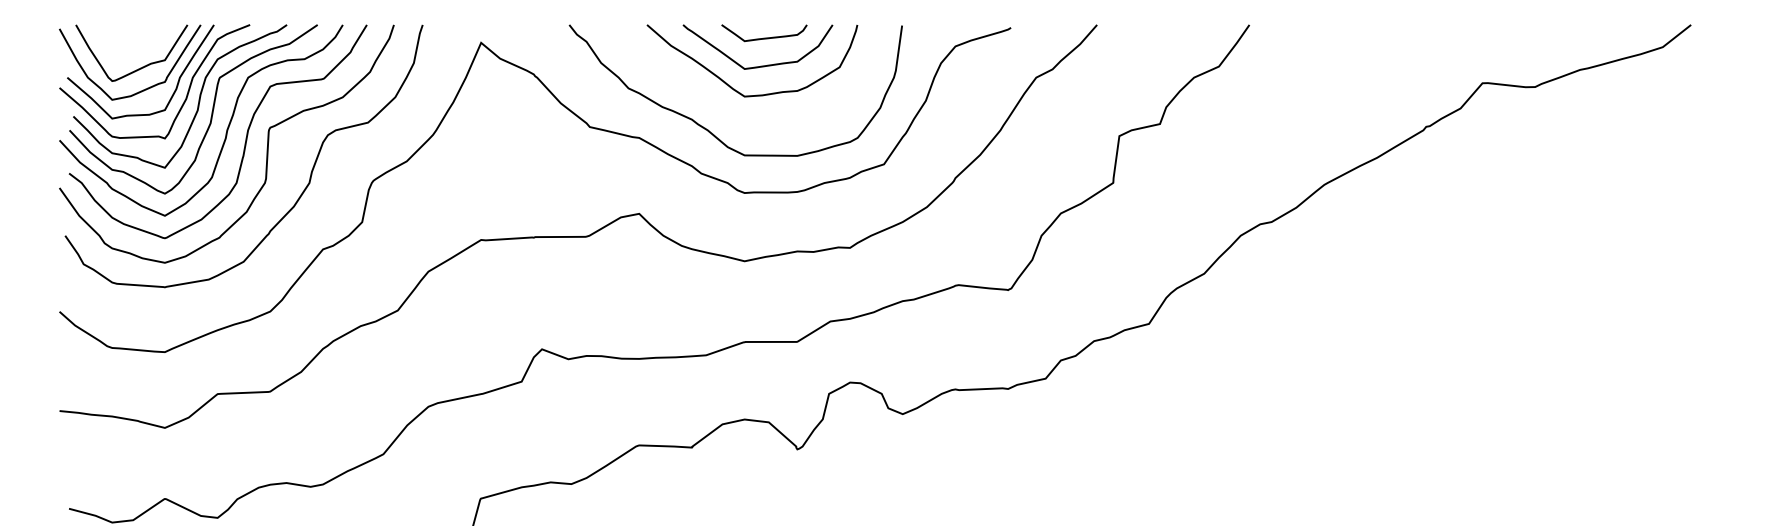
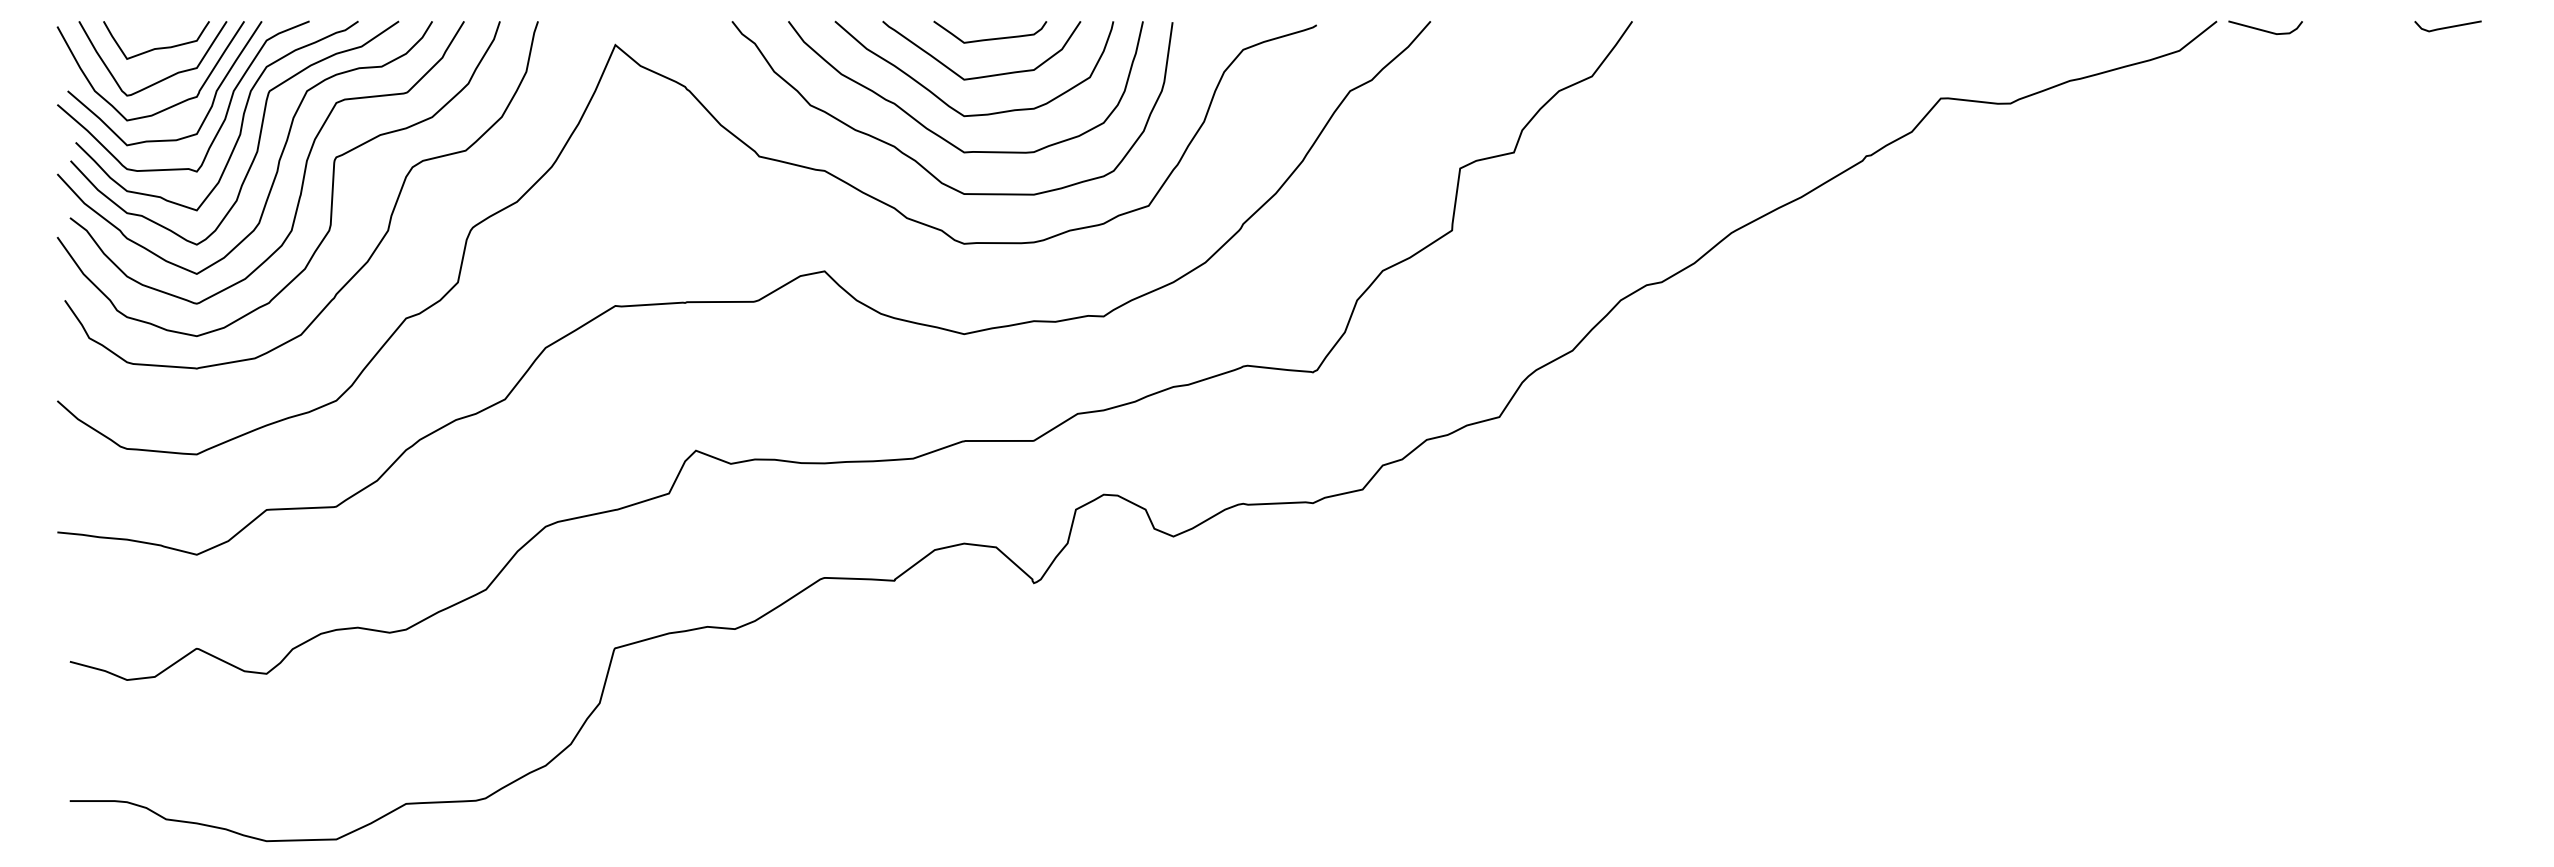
line: (1726, 31) -> (2263, 29), added
curve: (135, 44) -> (157, 47), added
curve: (722, 108) -> (935, 132), added

